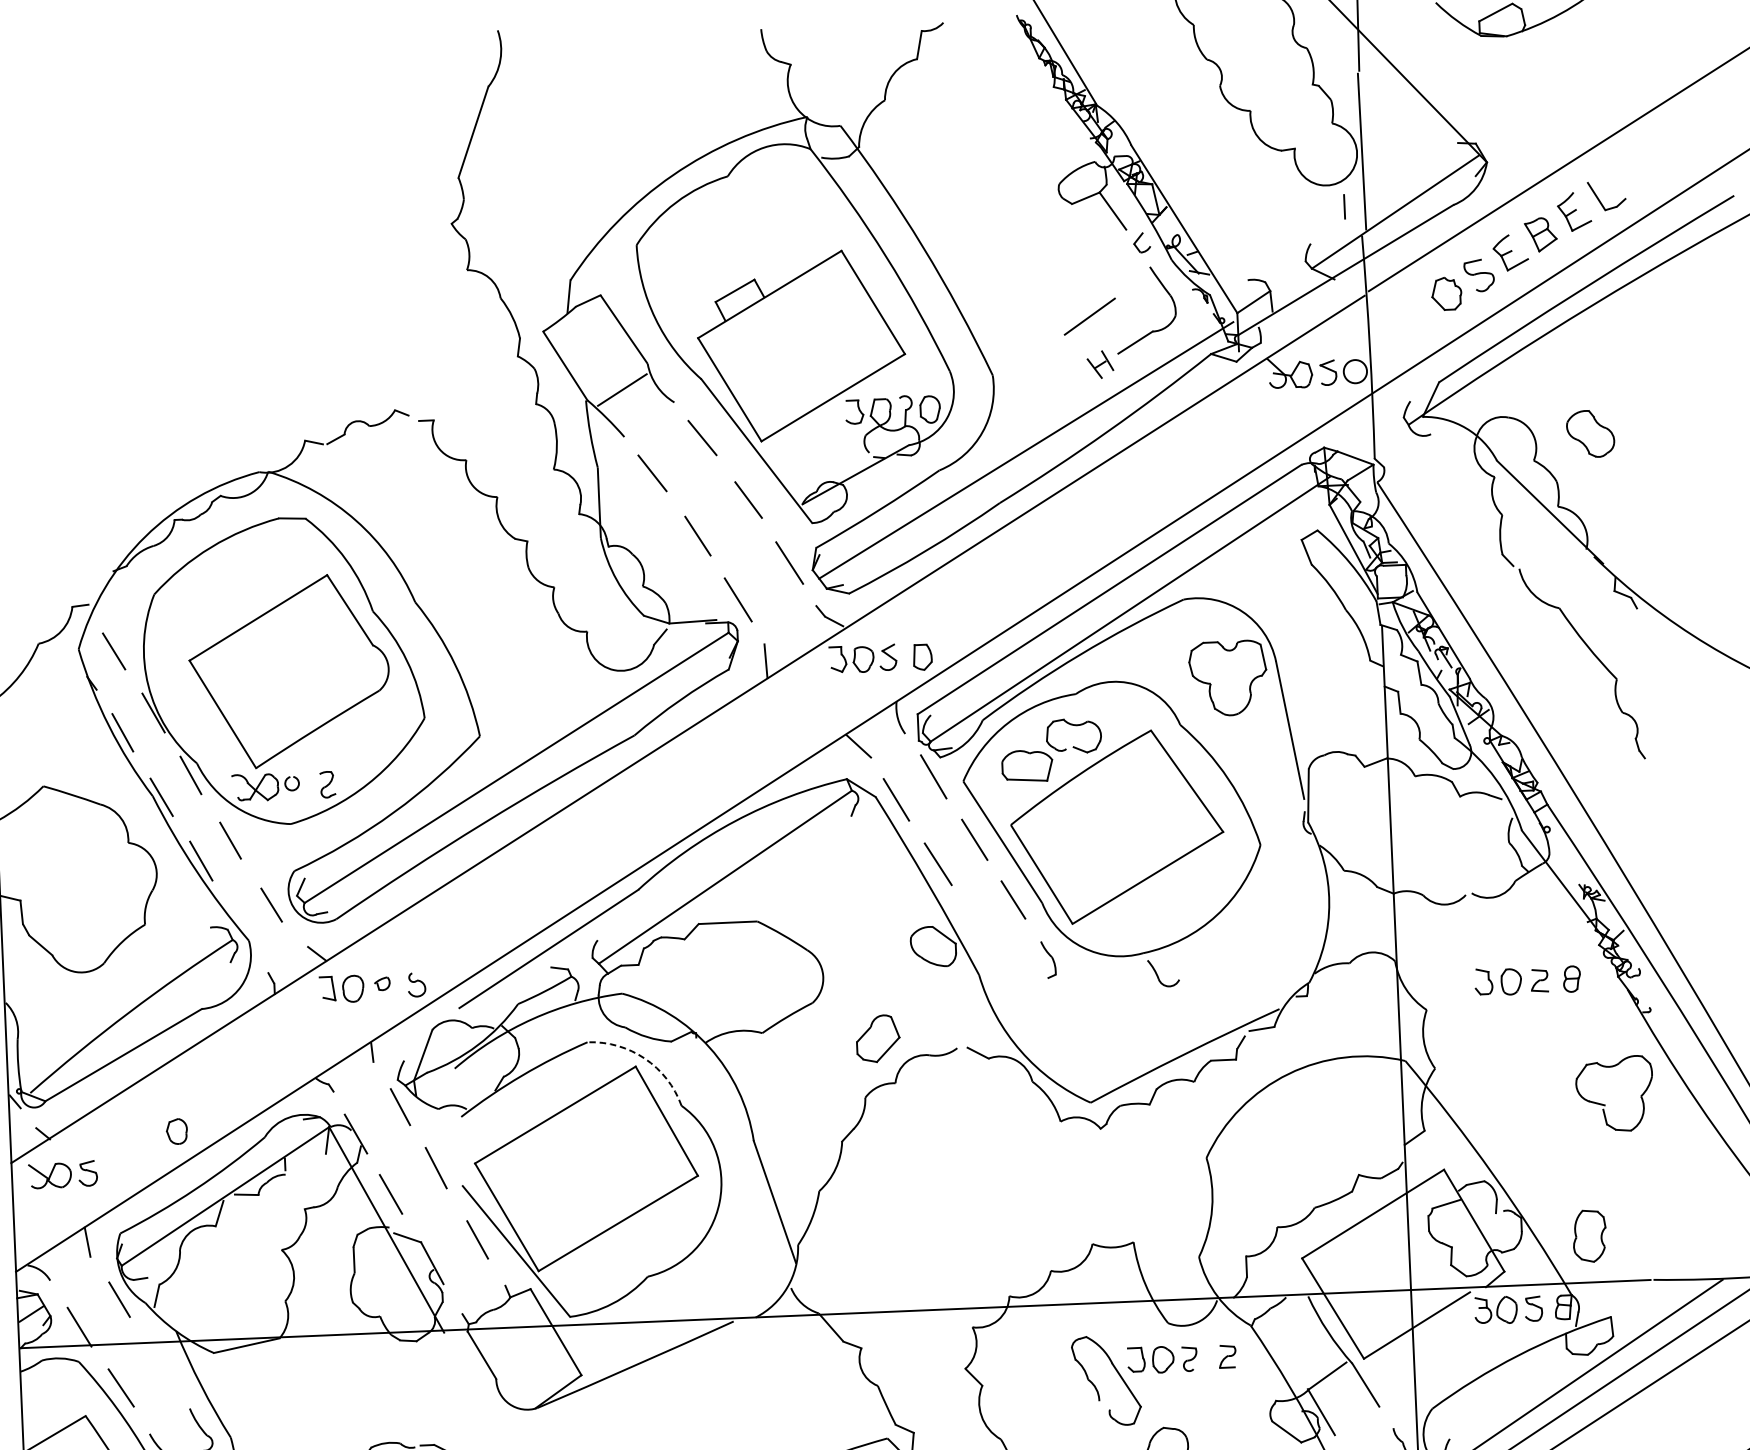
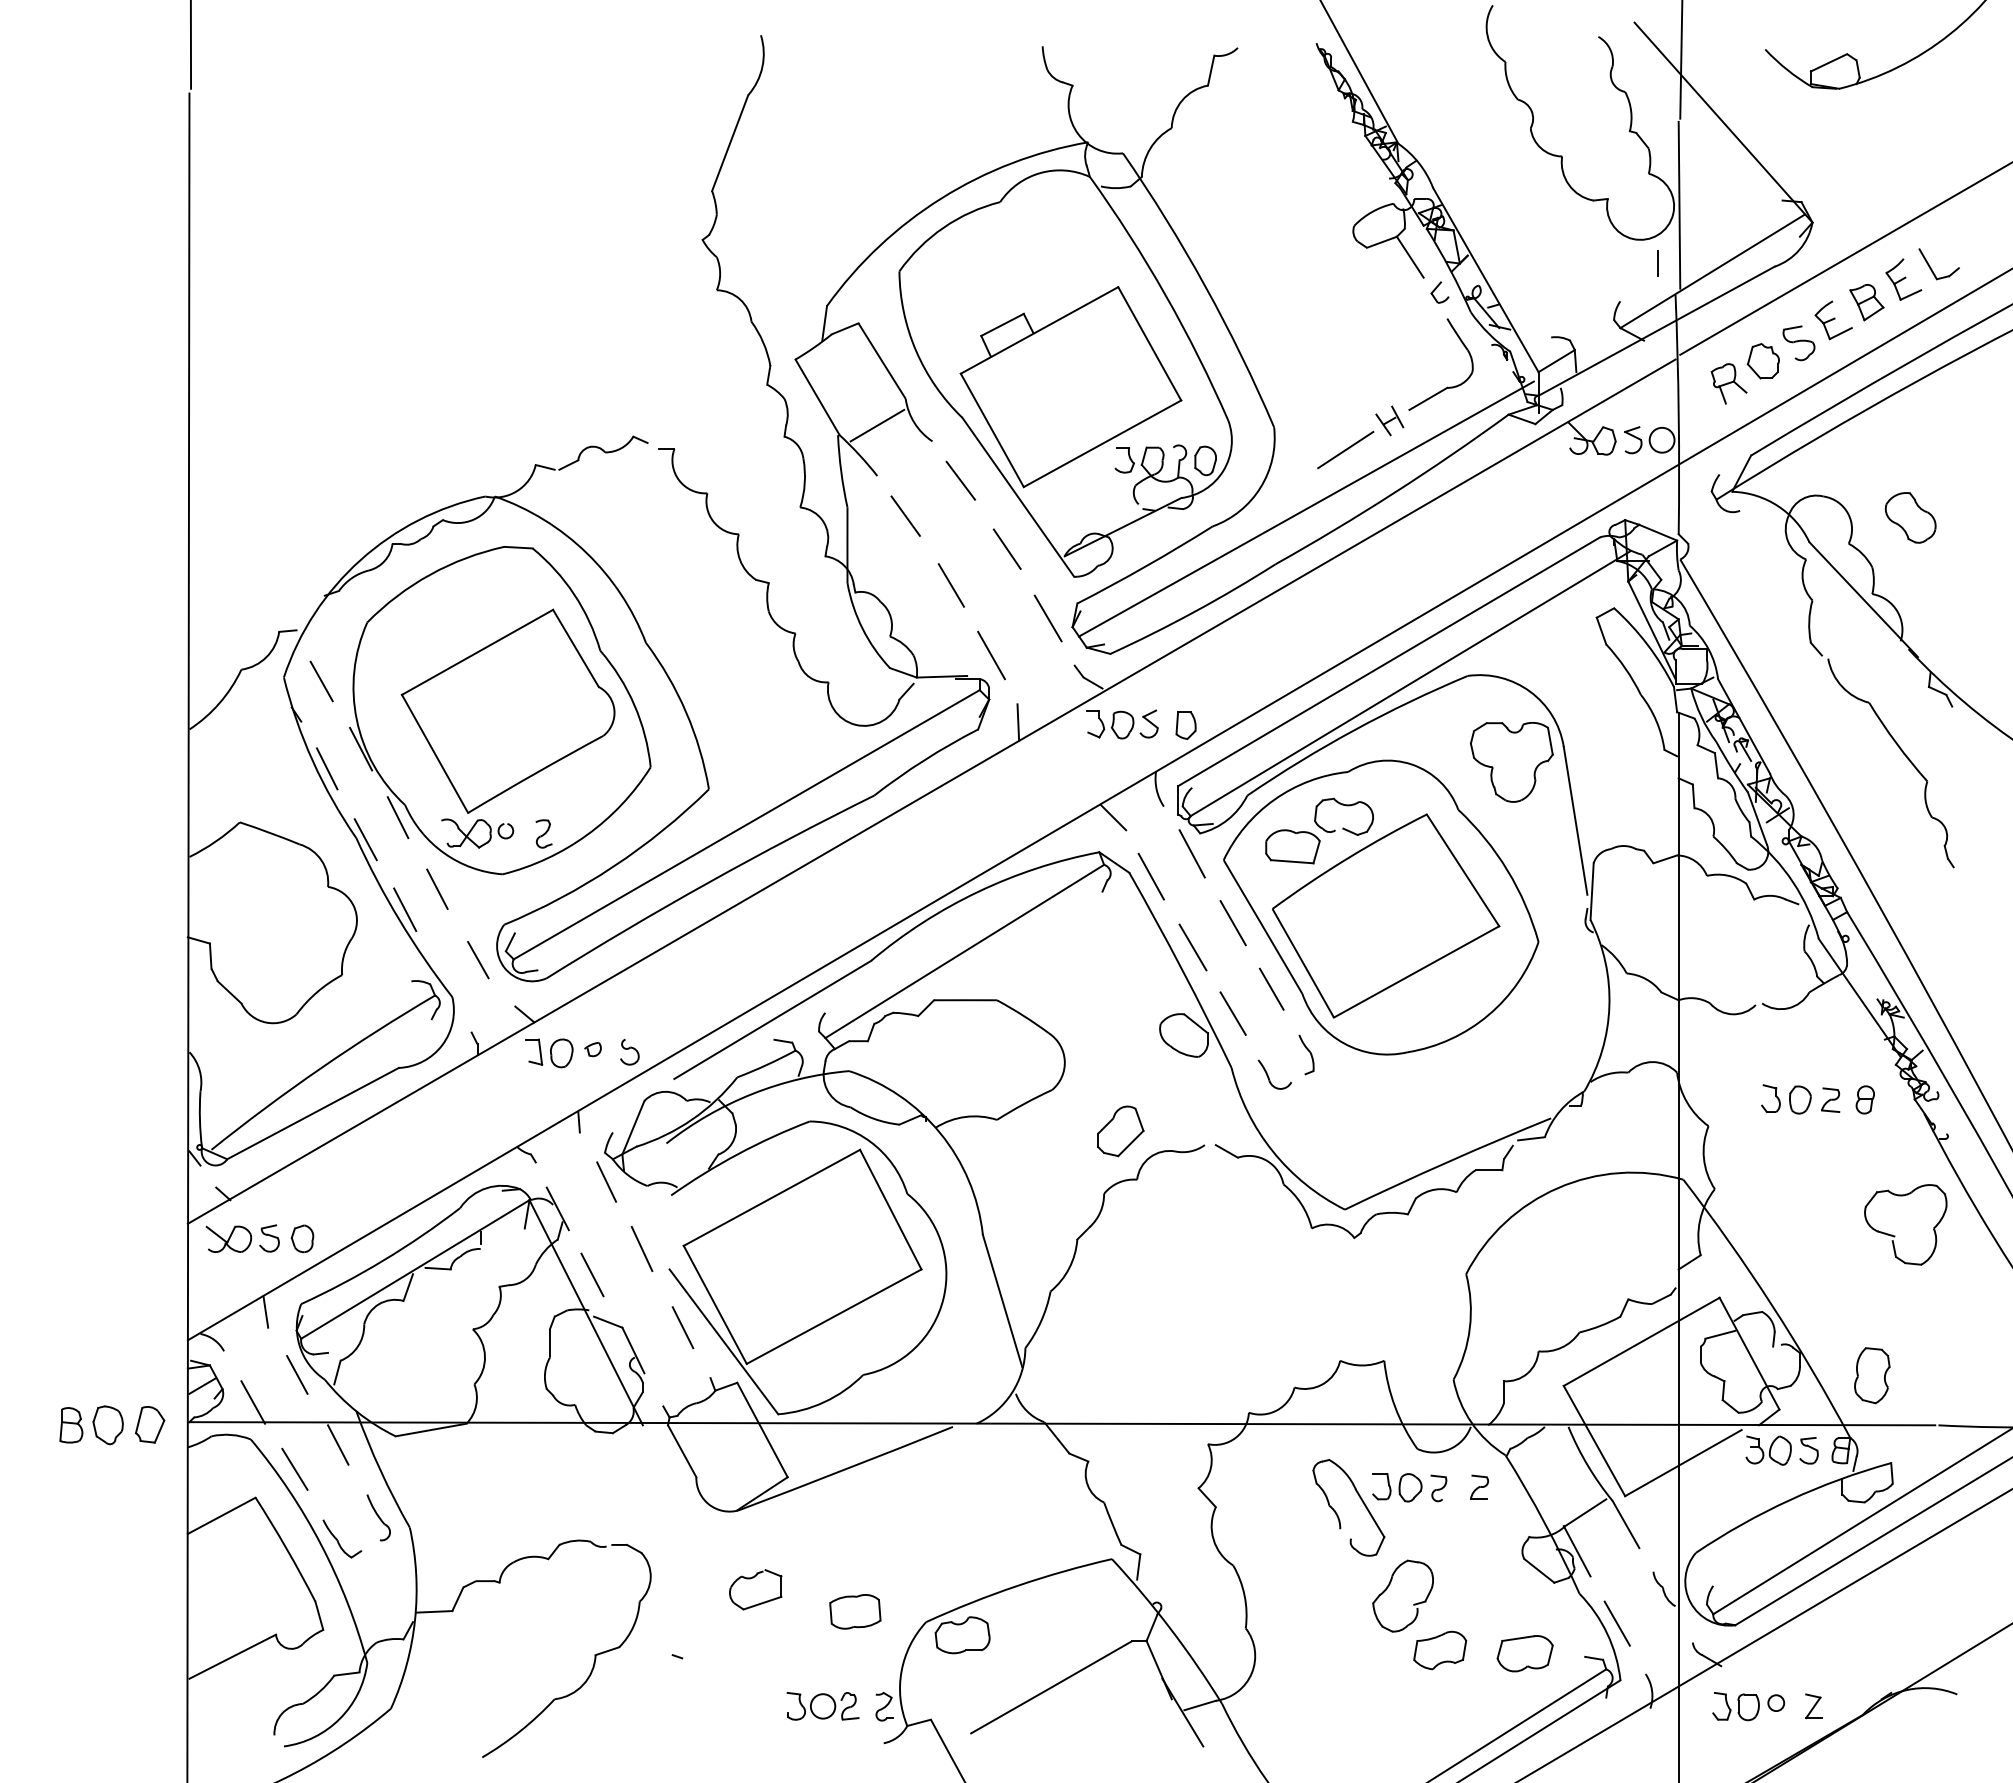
part: (1415, 315) -> (1728, 383), added
line: (1089, 316) -> (1345, 449), moved
line: (977, 924) -> (1232, 1013), added
part: (1163, 973) -> (1274, 1074), moved
arc: (645, 1058) -> (870, 1141), dashed -> solid
part: (176, 1131) -> (302, 1238), moved
line: (160, 1362) -> (338, 1444), added

